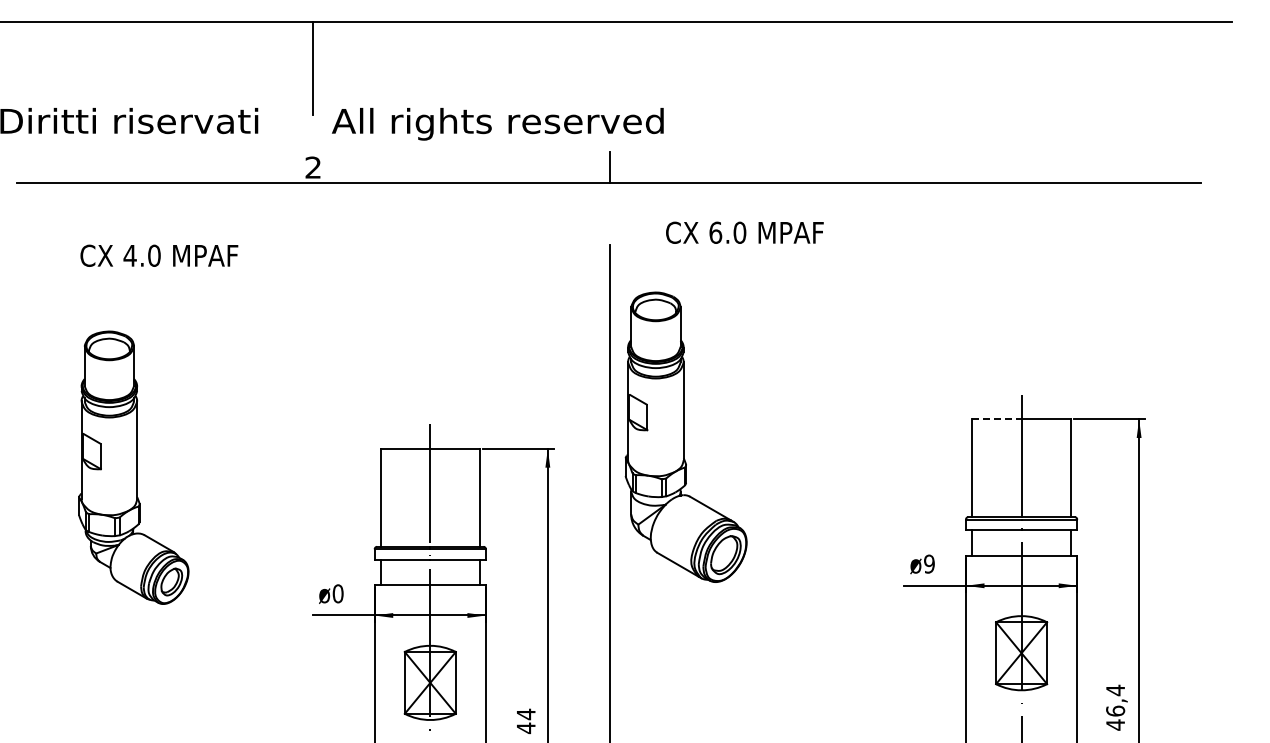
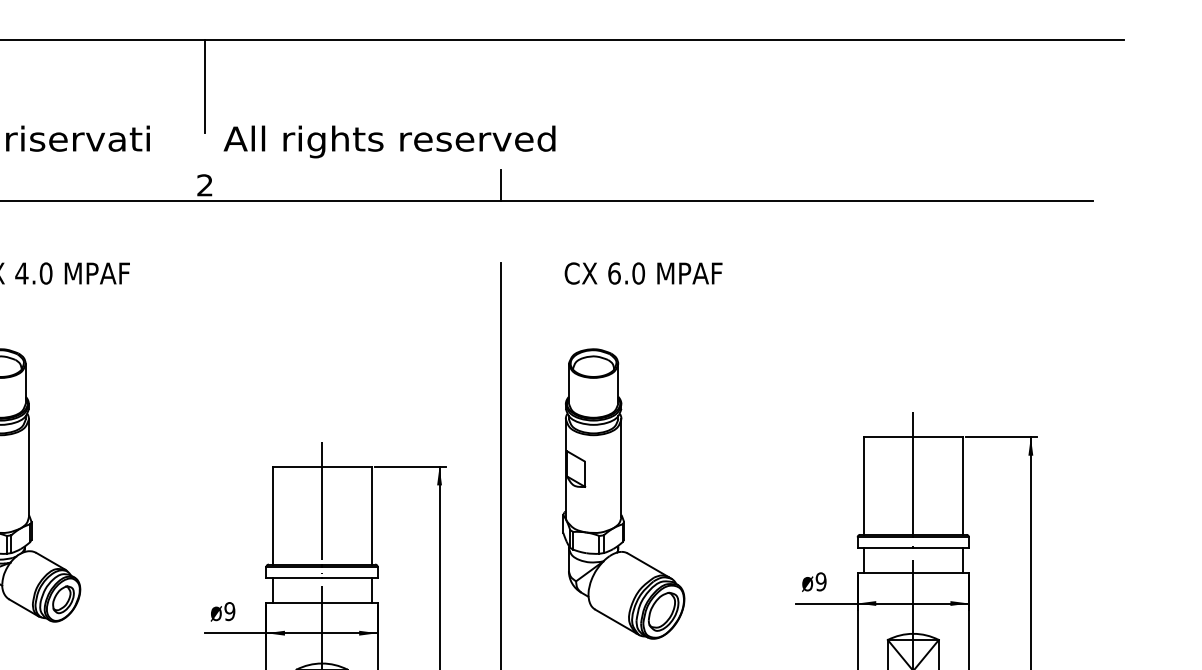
text: (744, 232) -> (643, 273), moved
line: (996, 419) -> (888, 437), dashed -> solid
part: (685, 436) -> (623, 493), moved
text: (337, 593) -> (229, 611), 0 -> 9

